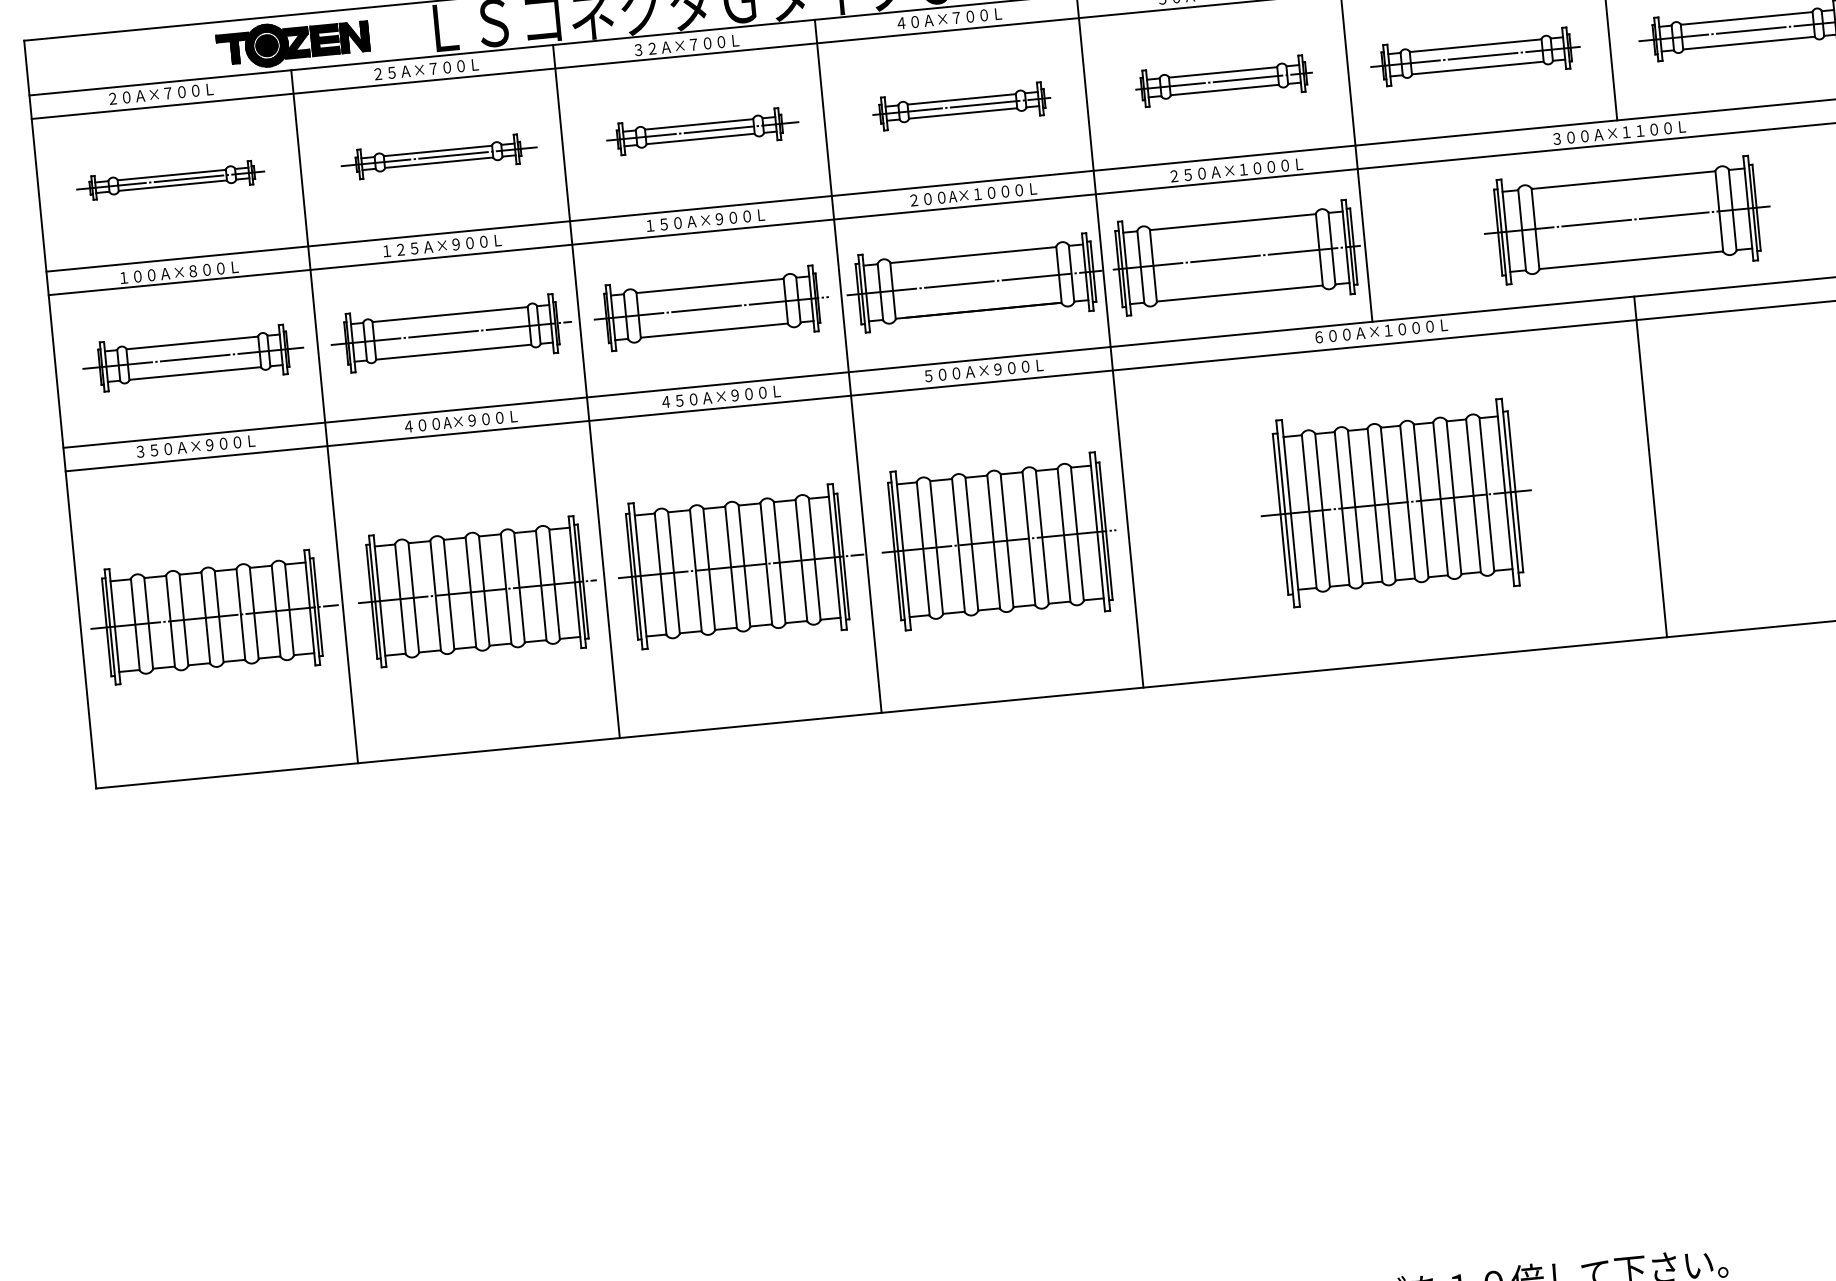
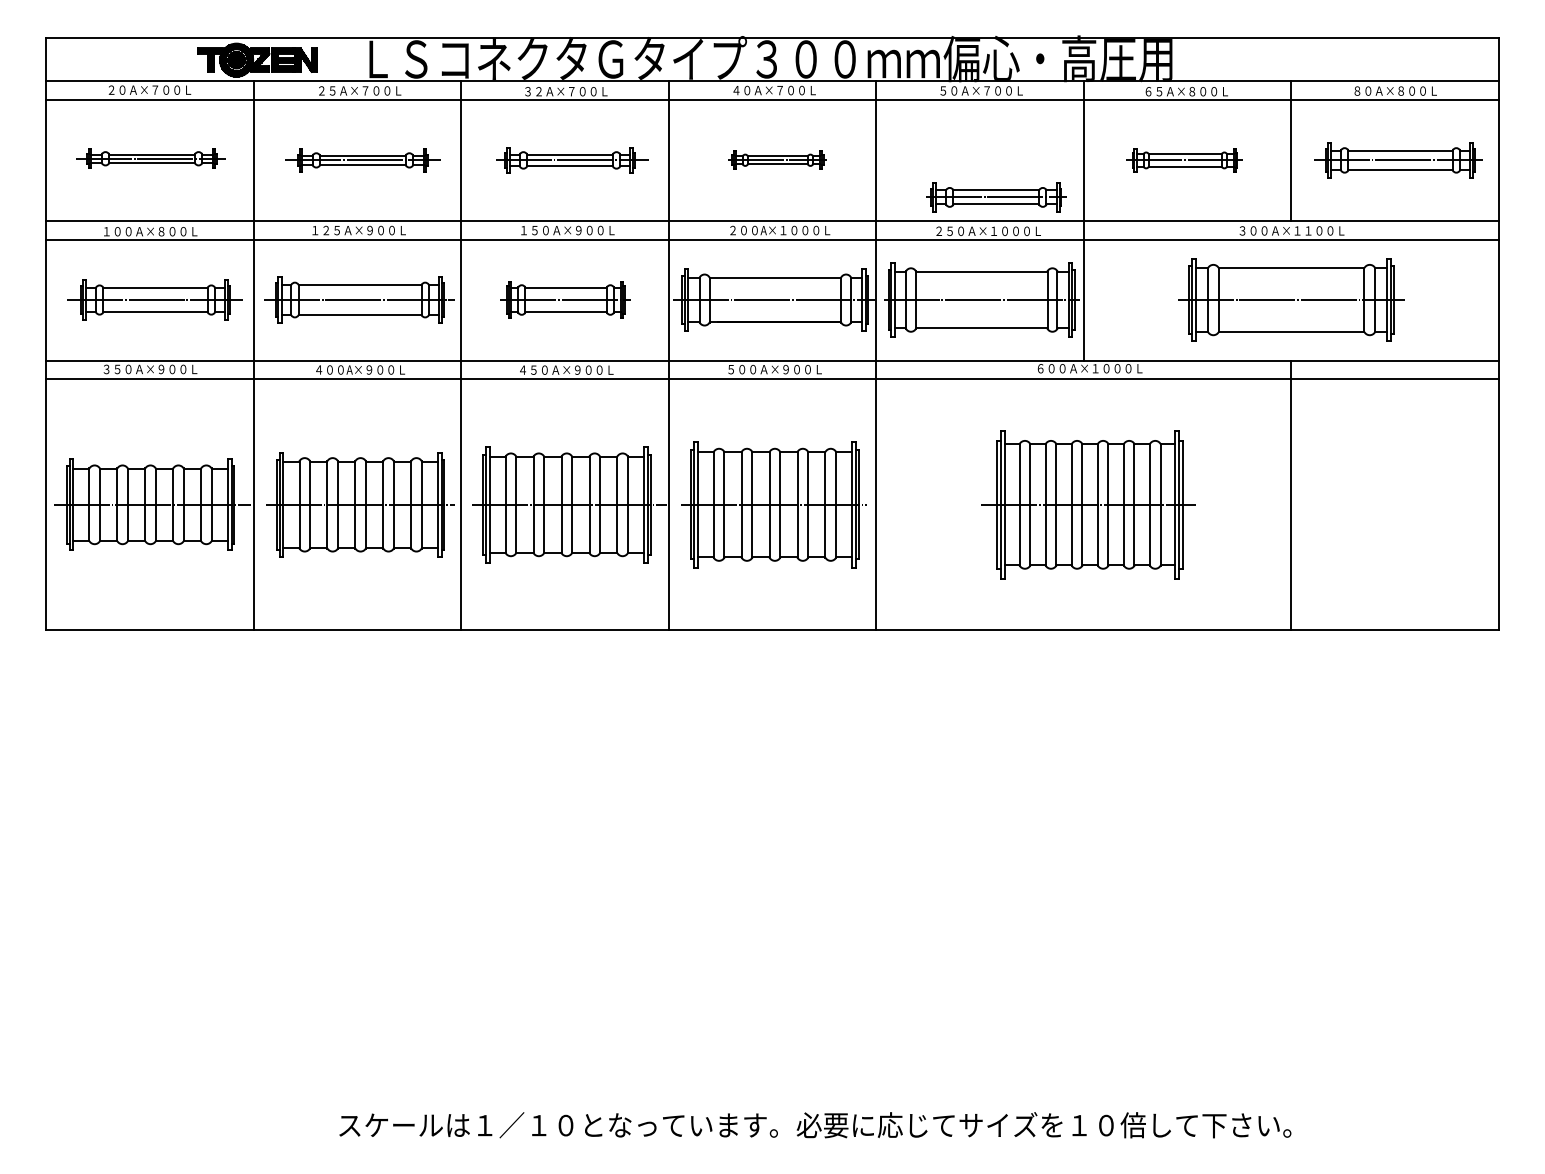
part: (1475, 57) -> (1184, 160), size x0.7
part: (1224, 81) -> (996, 197), moved
part: (961, 105) -> (777, 159), size x0.7
part: (711, 307) -> (565, 299), size x0.7

